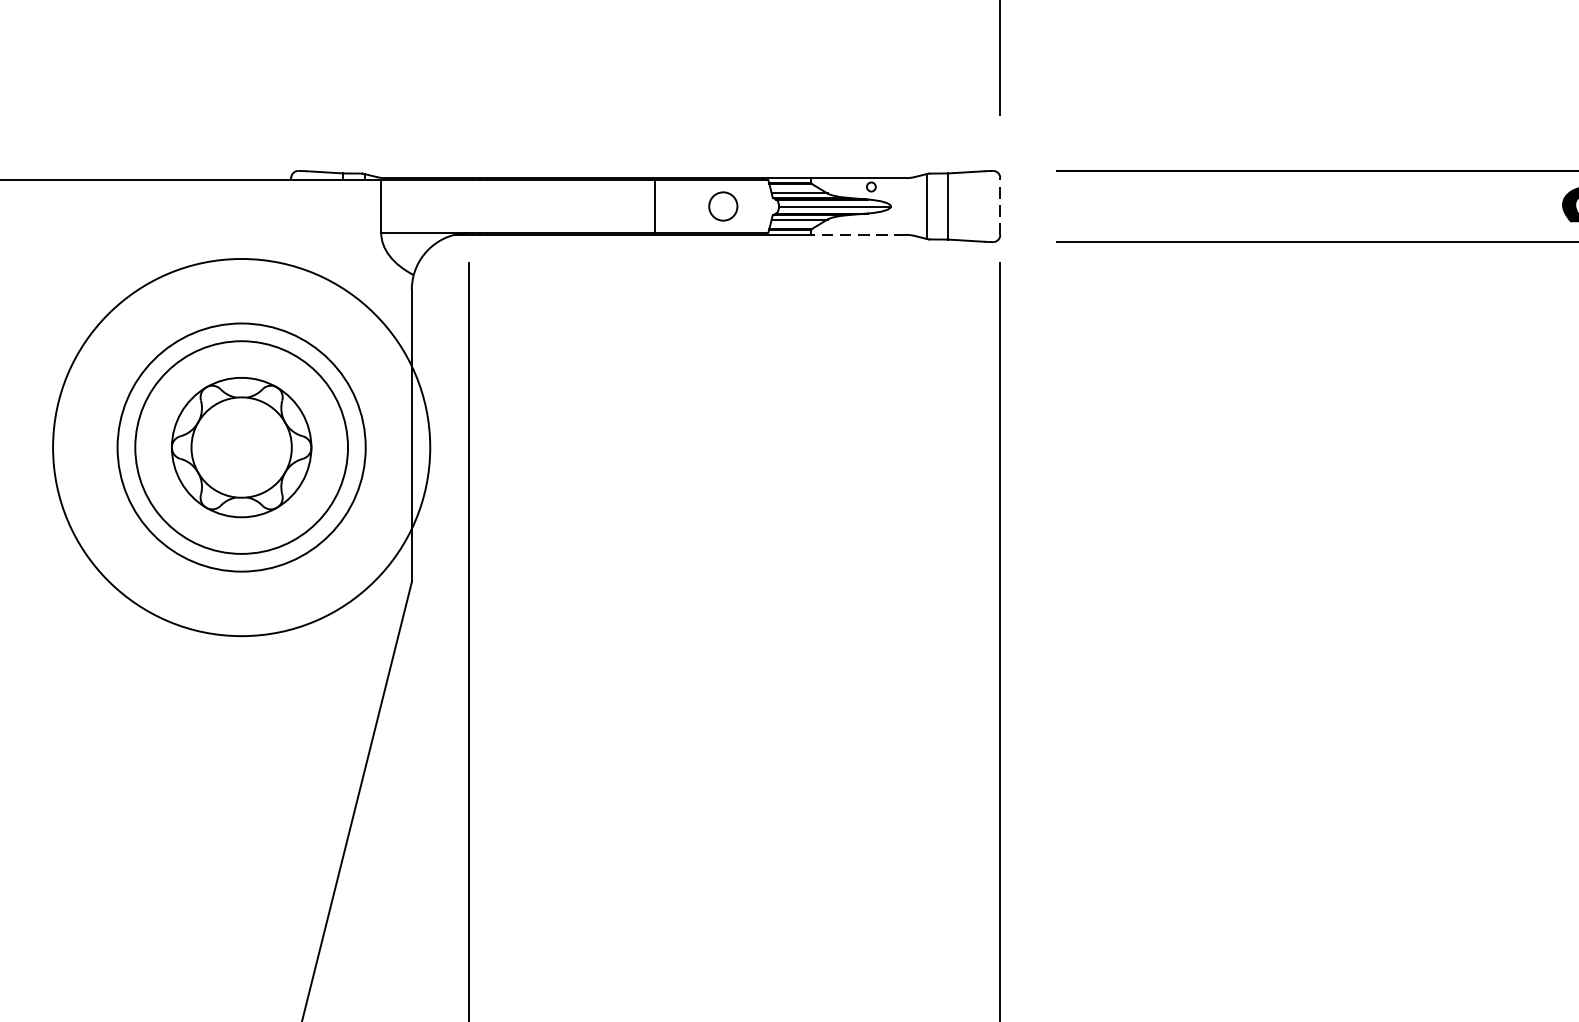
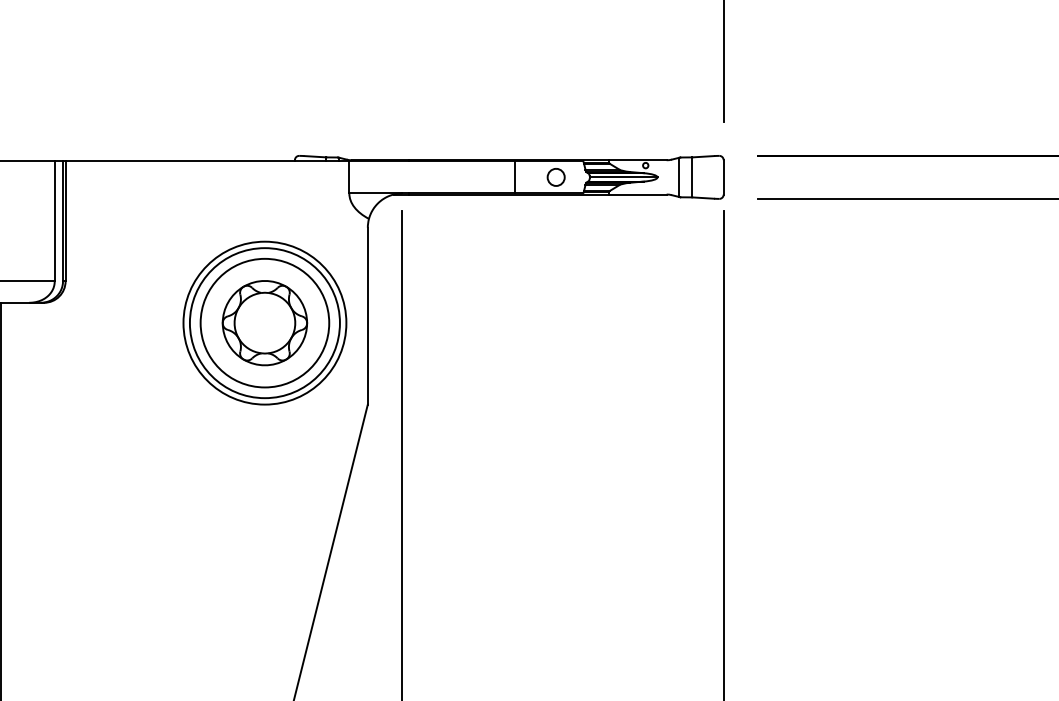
line: (1000, 205) -> (723, 176), dashed -> solid
line: (857, 234) -> (637, 194), dashed -> solid
circle: (240, 446) -> (264, 322), size x0.71

